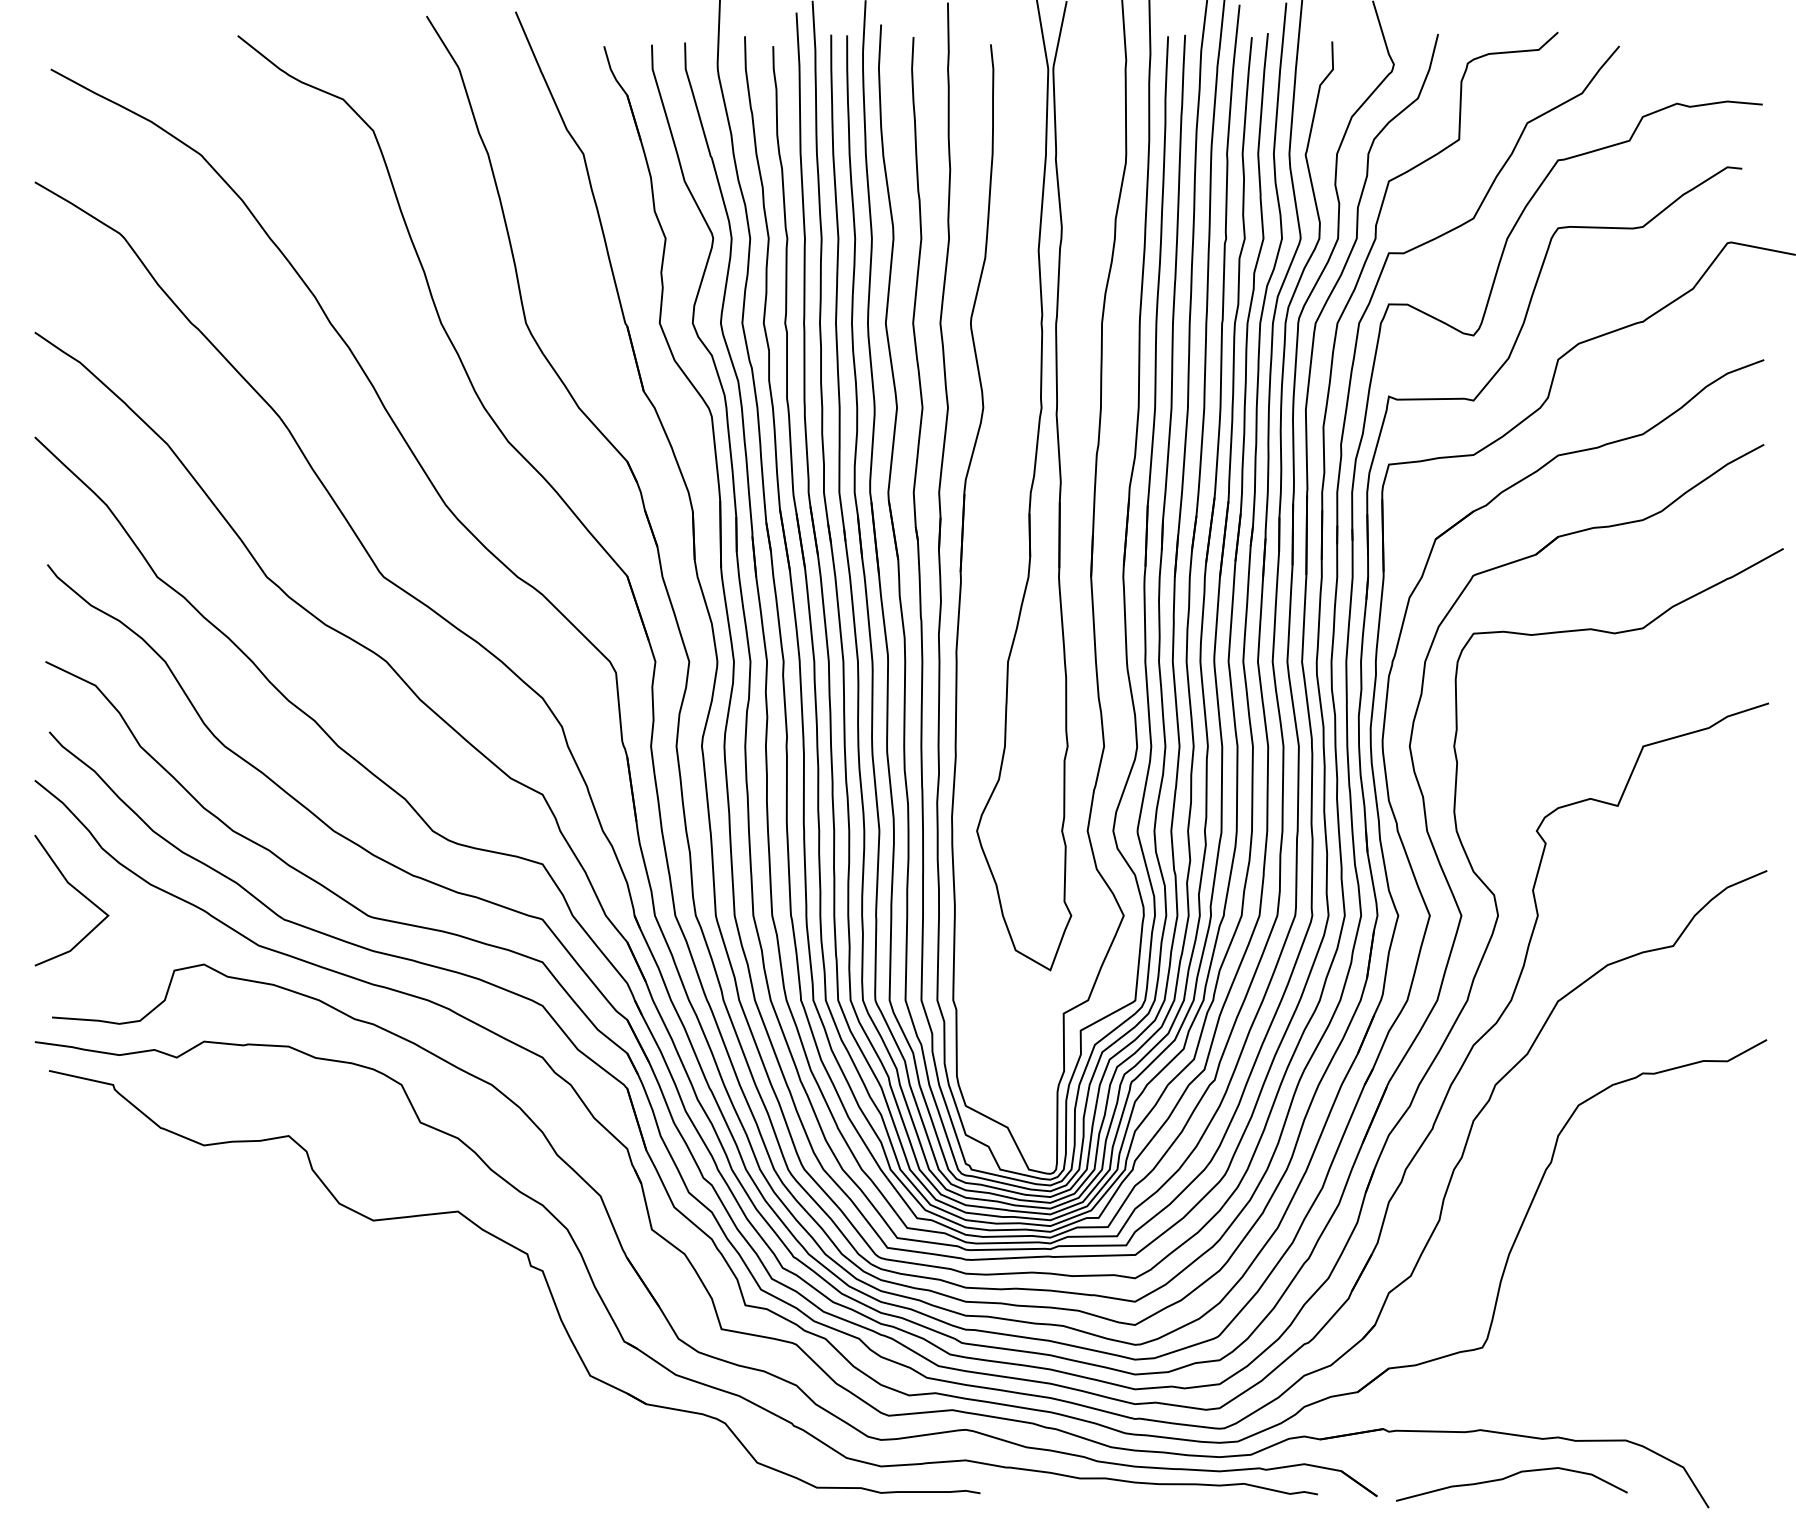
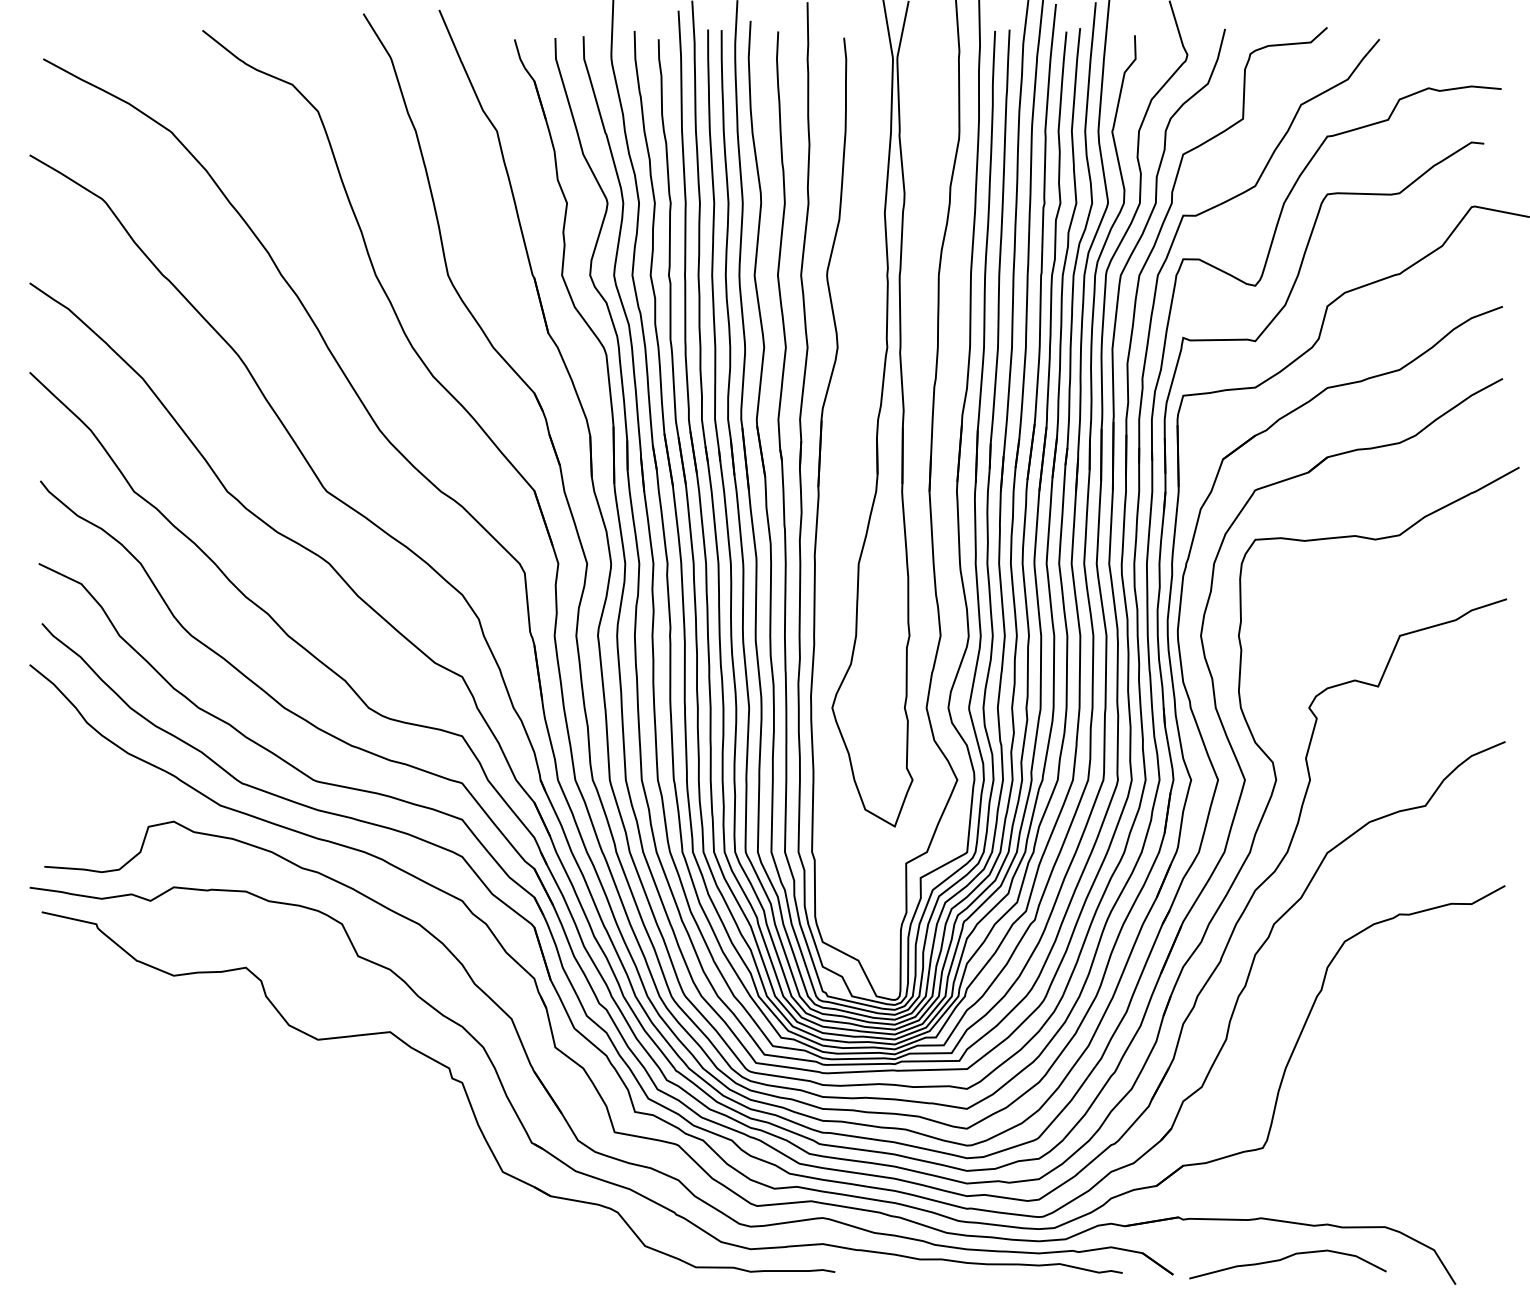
line: (78, 892) -> (66, 760), removed

